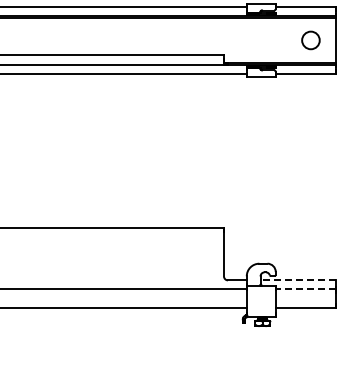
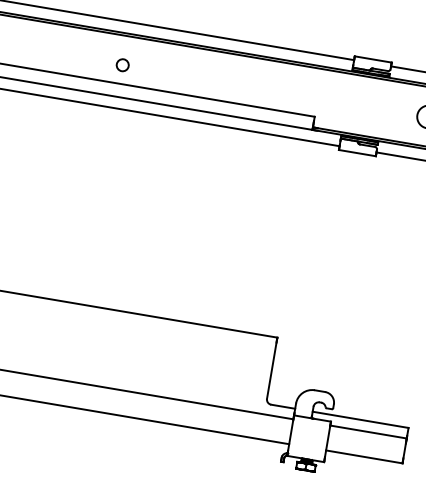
circle: (70, 39) -> (122, 63), added
line: (298, 280) -> (361, 420), dashed -> solid
line: (305, 288) -> (368, 431), dashed -> solid

